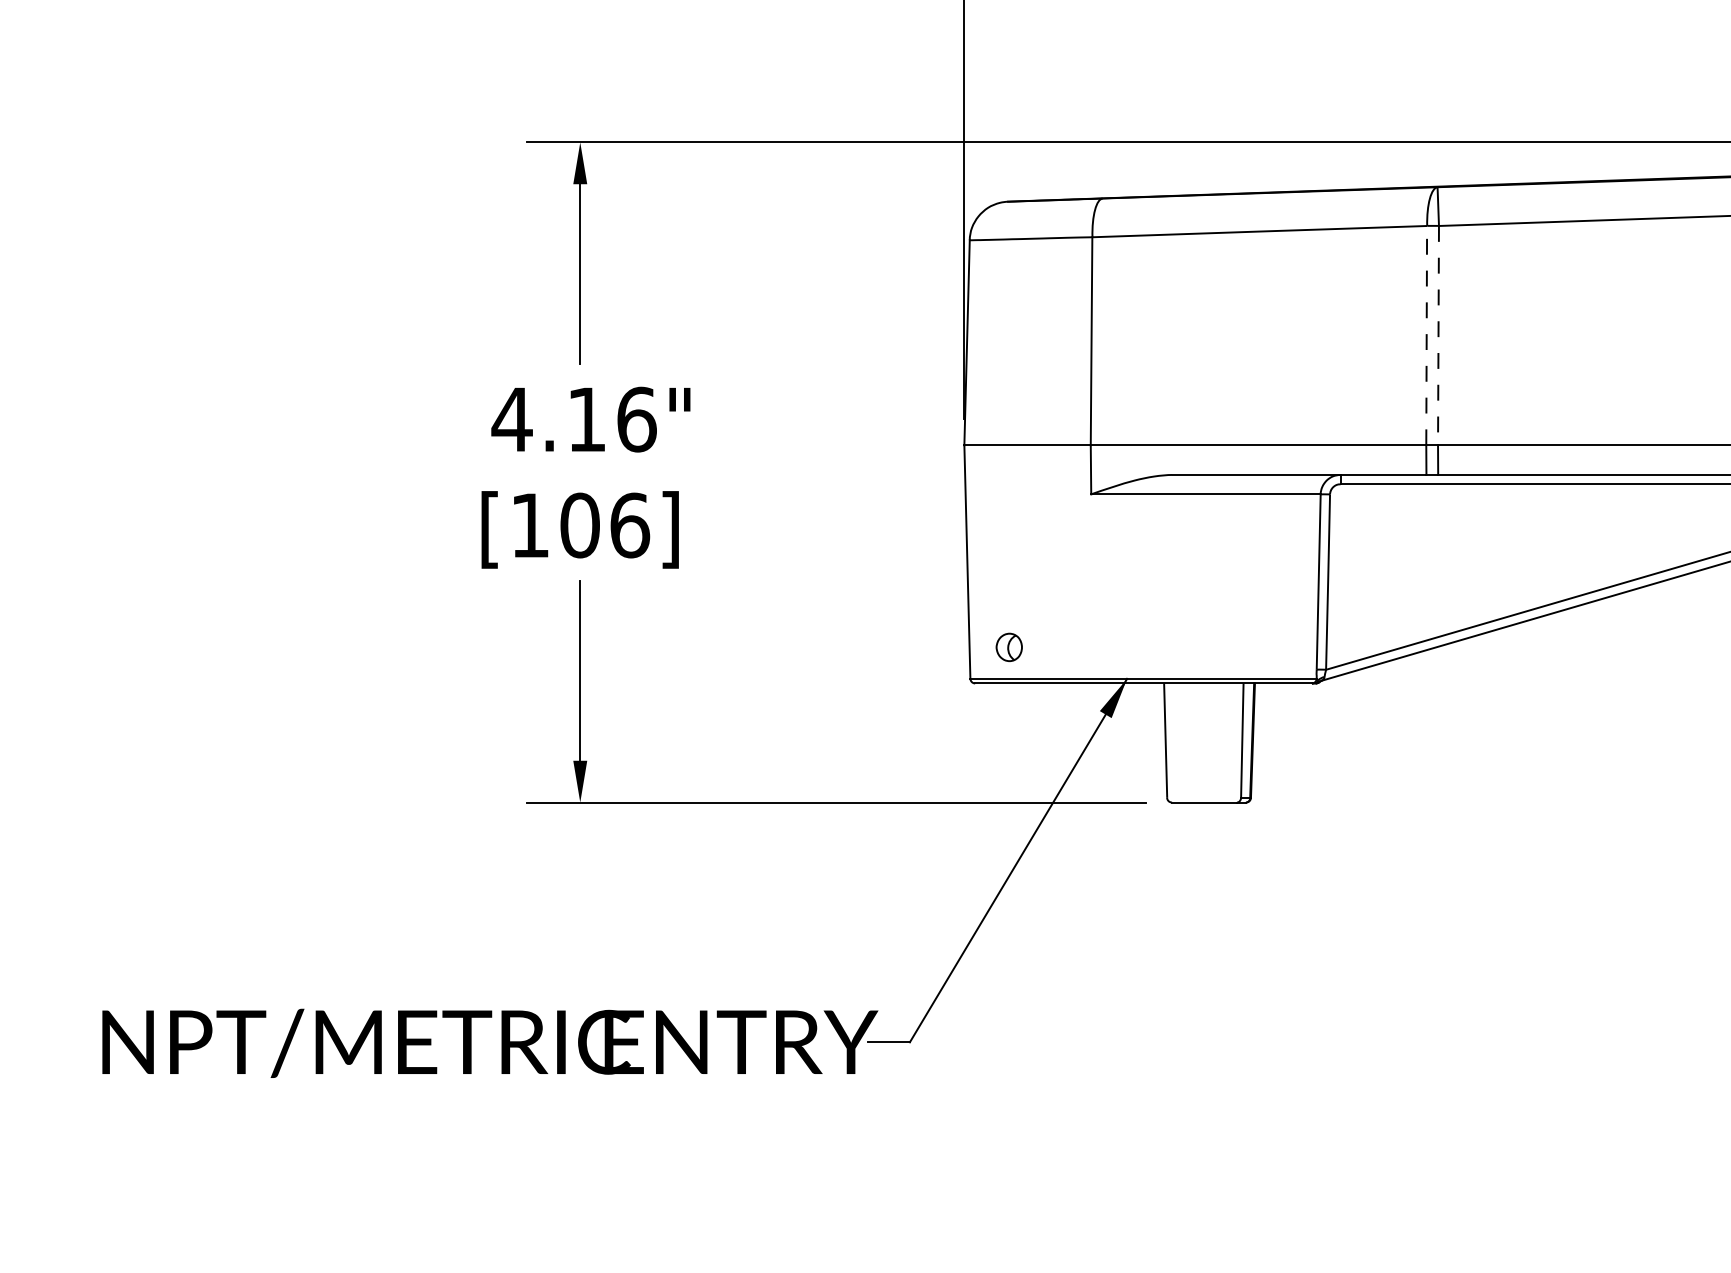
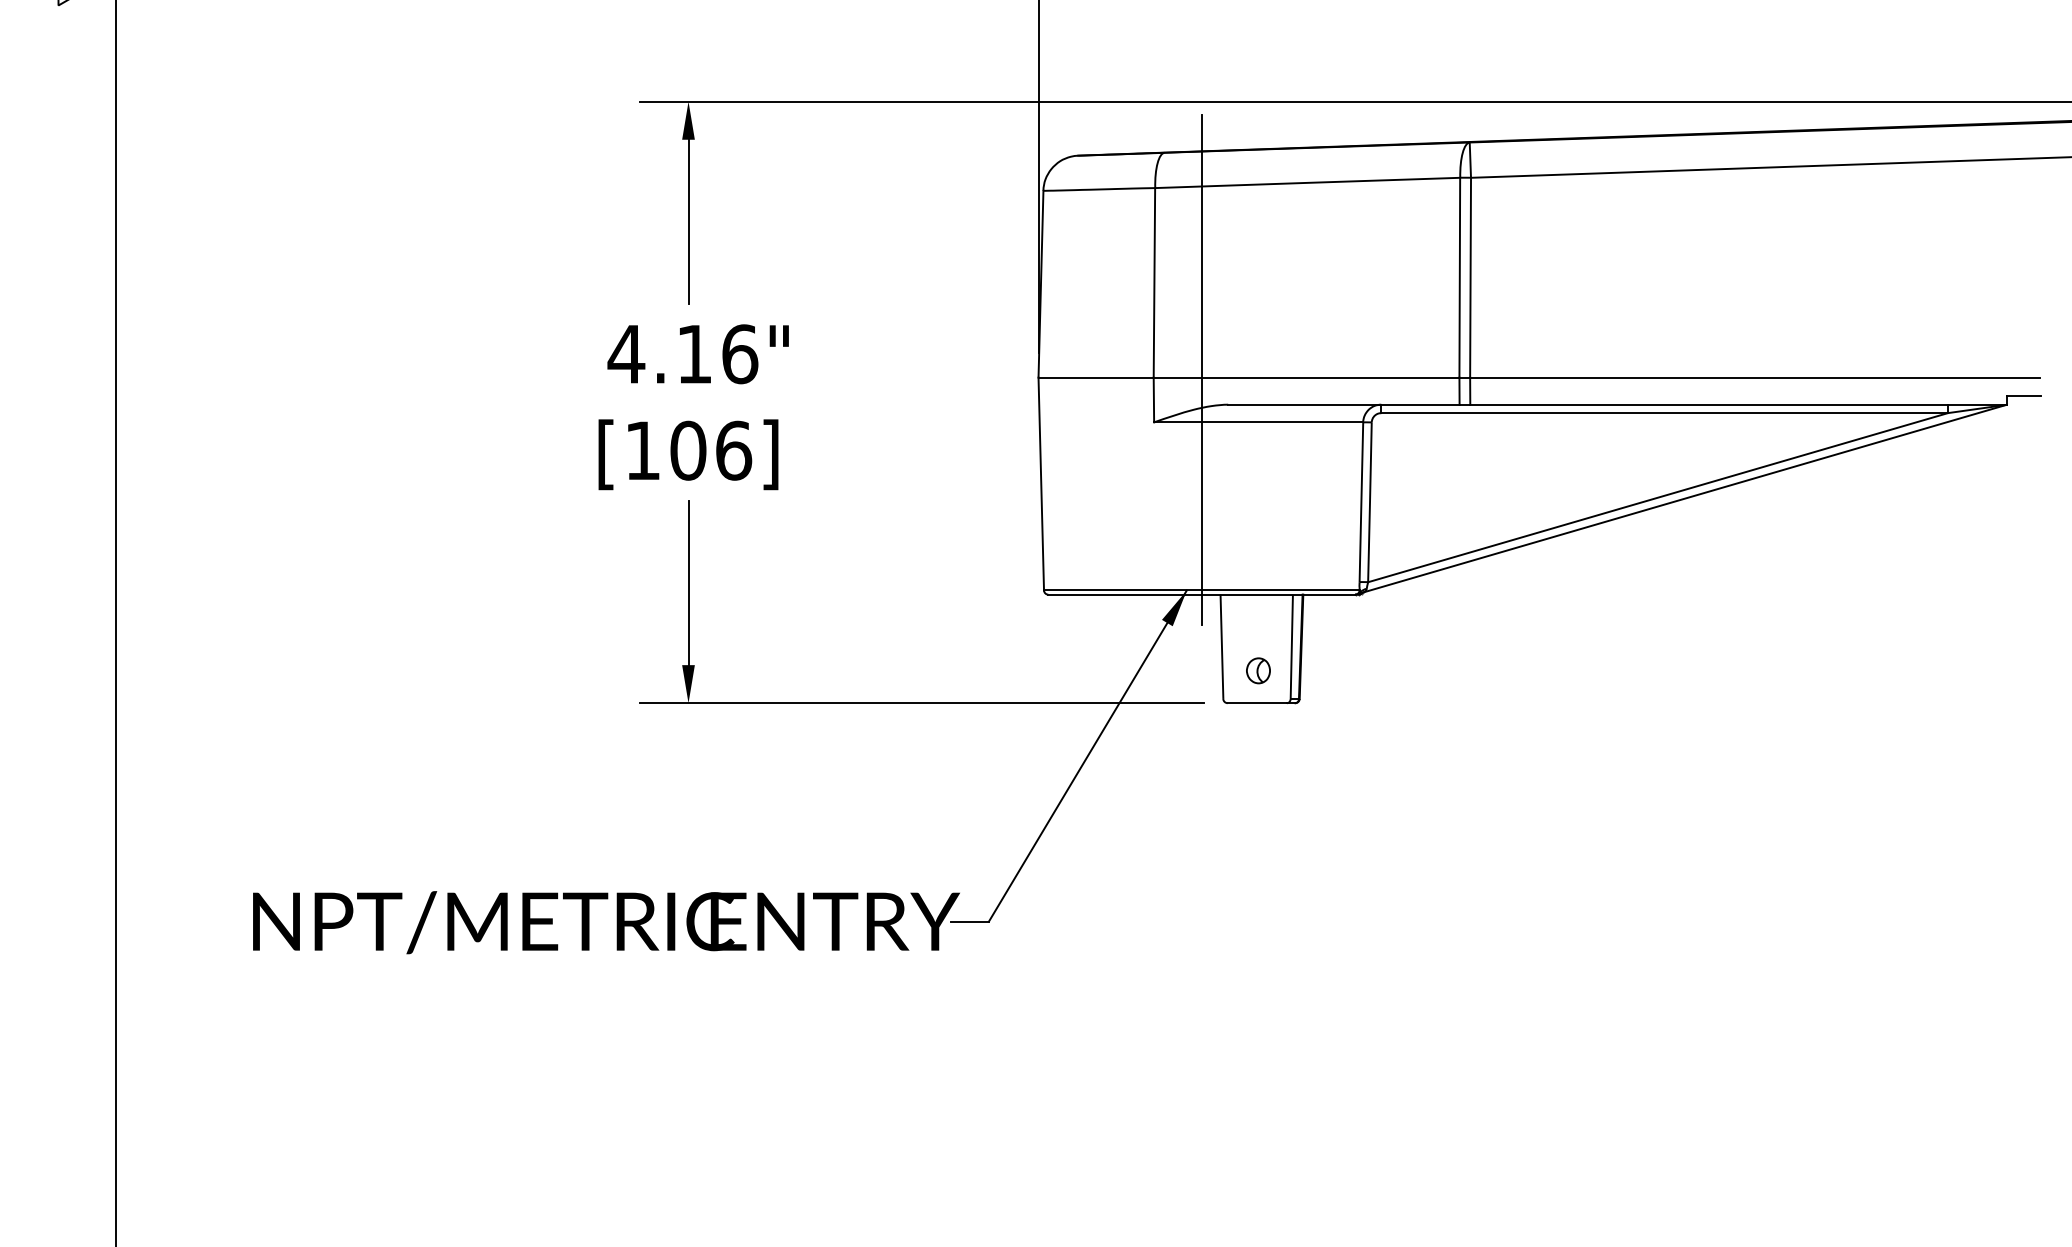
line: (1426, 335) -> (1459, 277), dashed -> solid
line: (1438, 335) -> (1470, 277), dashed -> solid
line: (1144, 436) -> (1202, 369), added
part: (1009, 647) -> (1258, 670), moved

